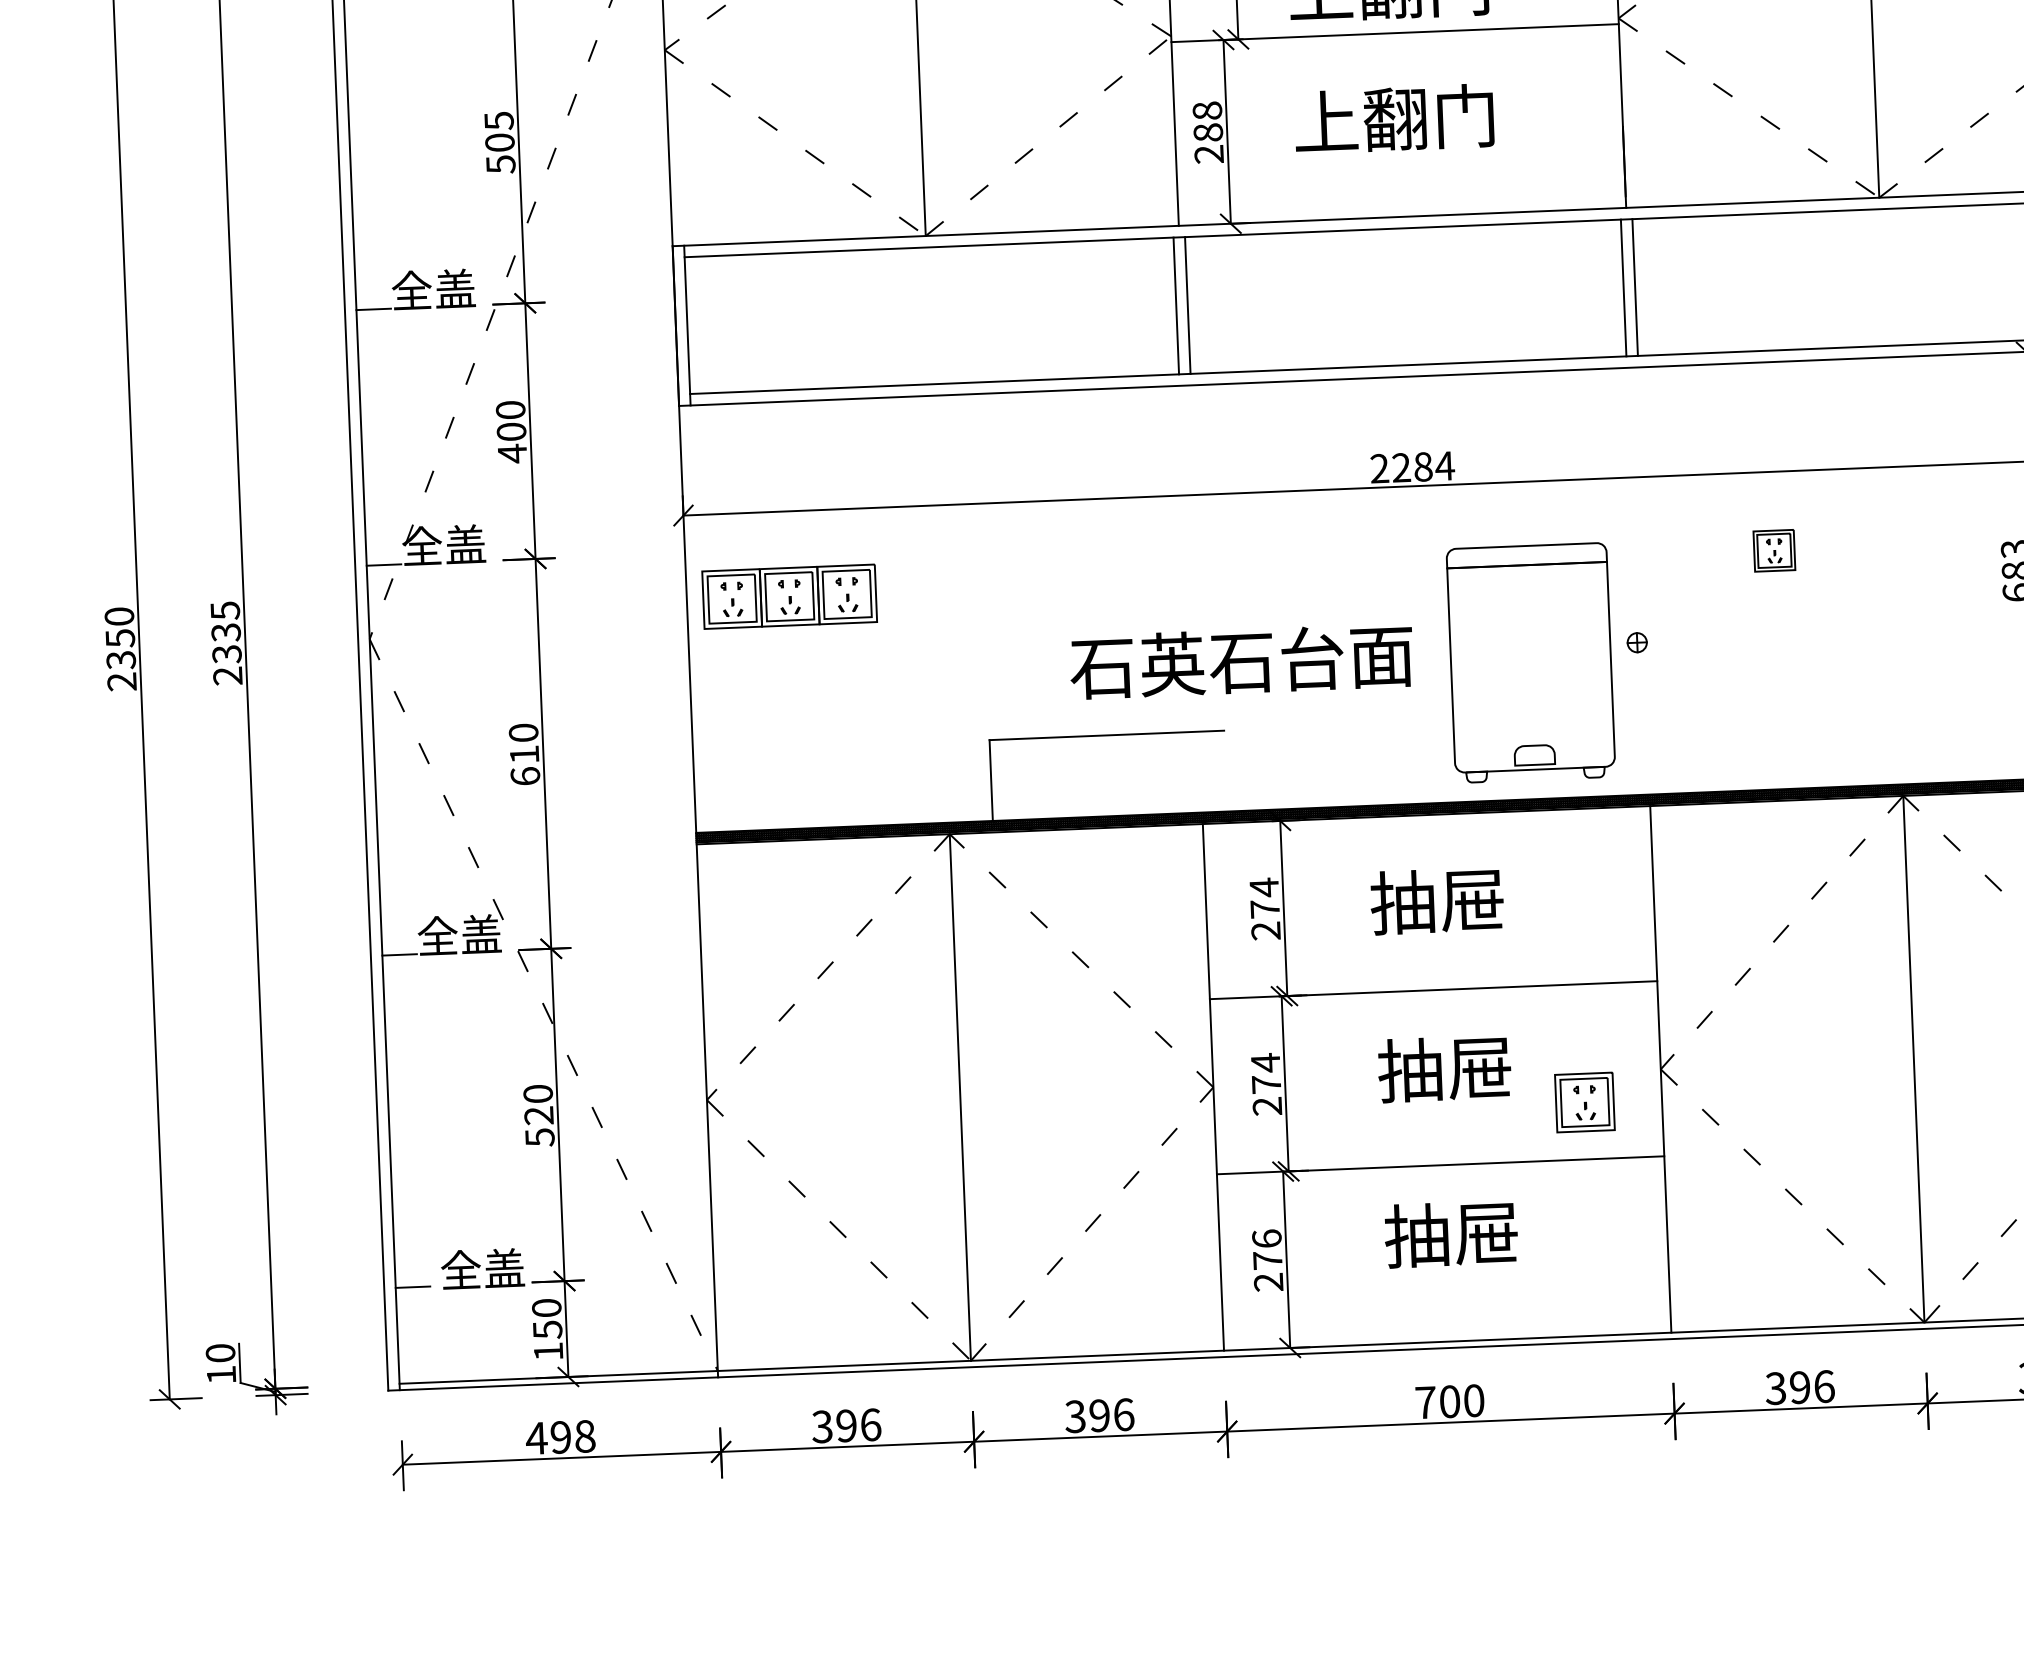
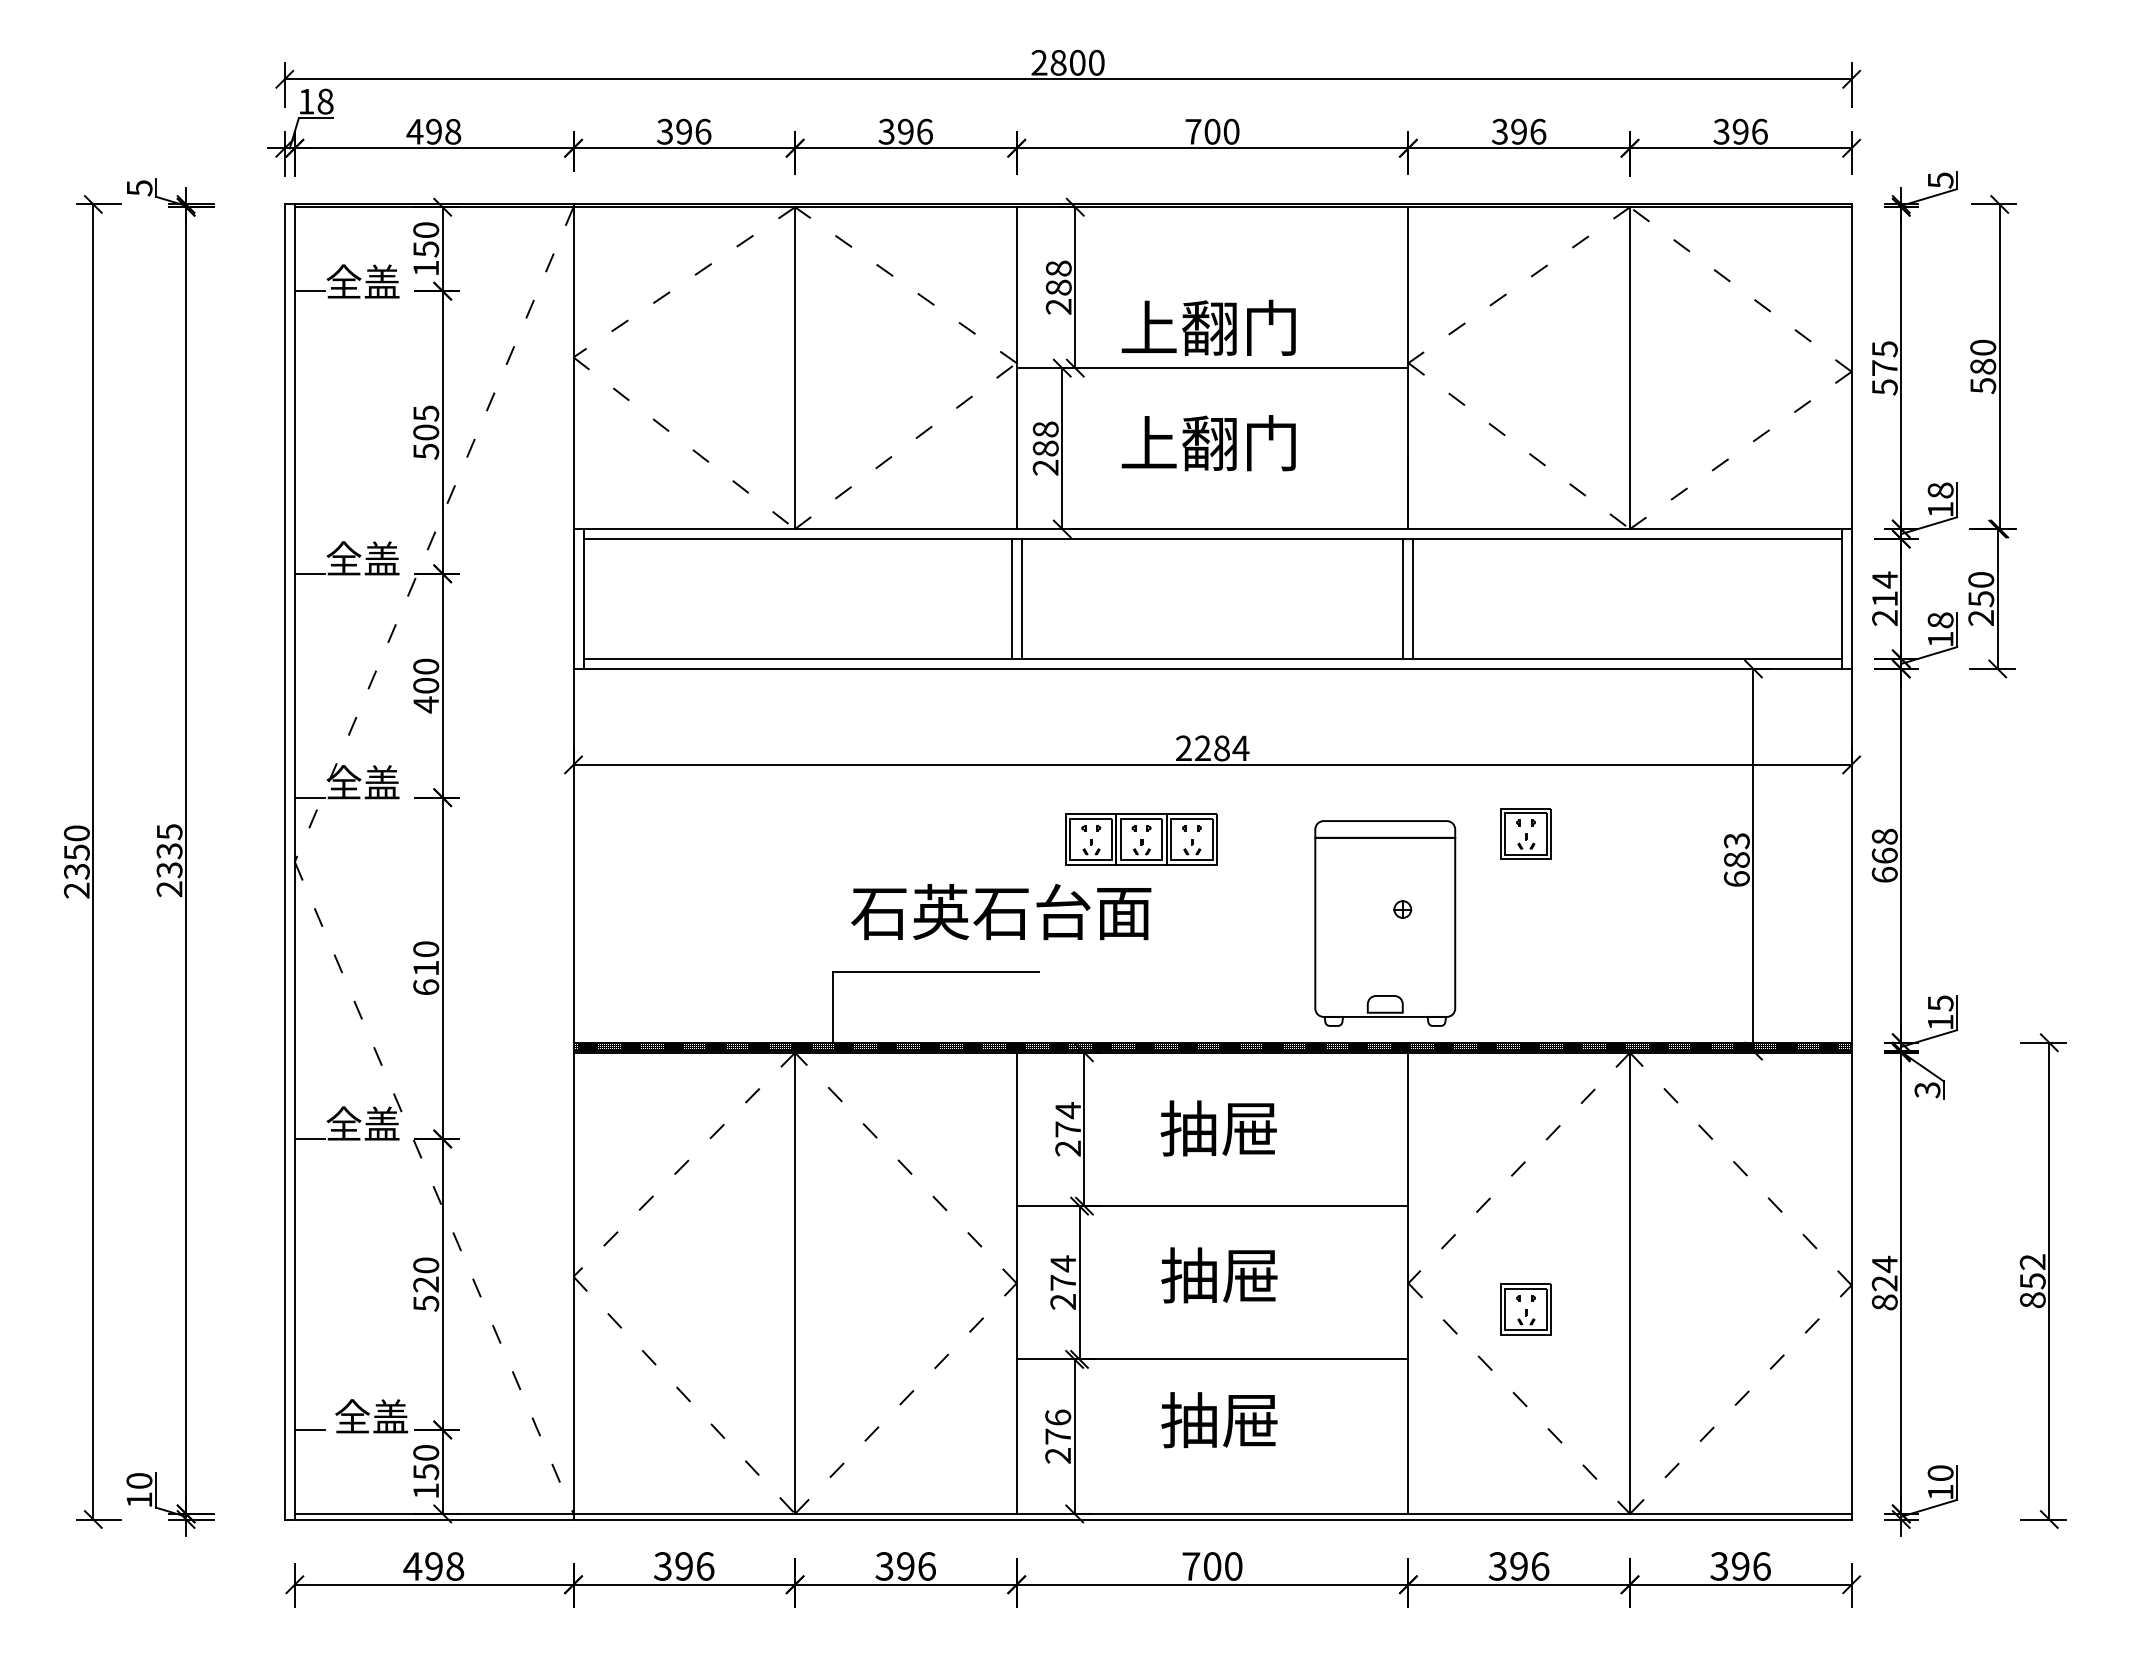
part: (1773, 550) -> (1525, 833), size x1.43
part: (789, 596) -> (1141, 839), moved
text: (1241, 661) -> (1001, 912), moved
part: (1531, 662) -> (1385, 923), moved
part: (1584, 1102) -> (1525, 1309), moved

